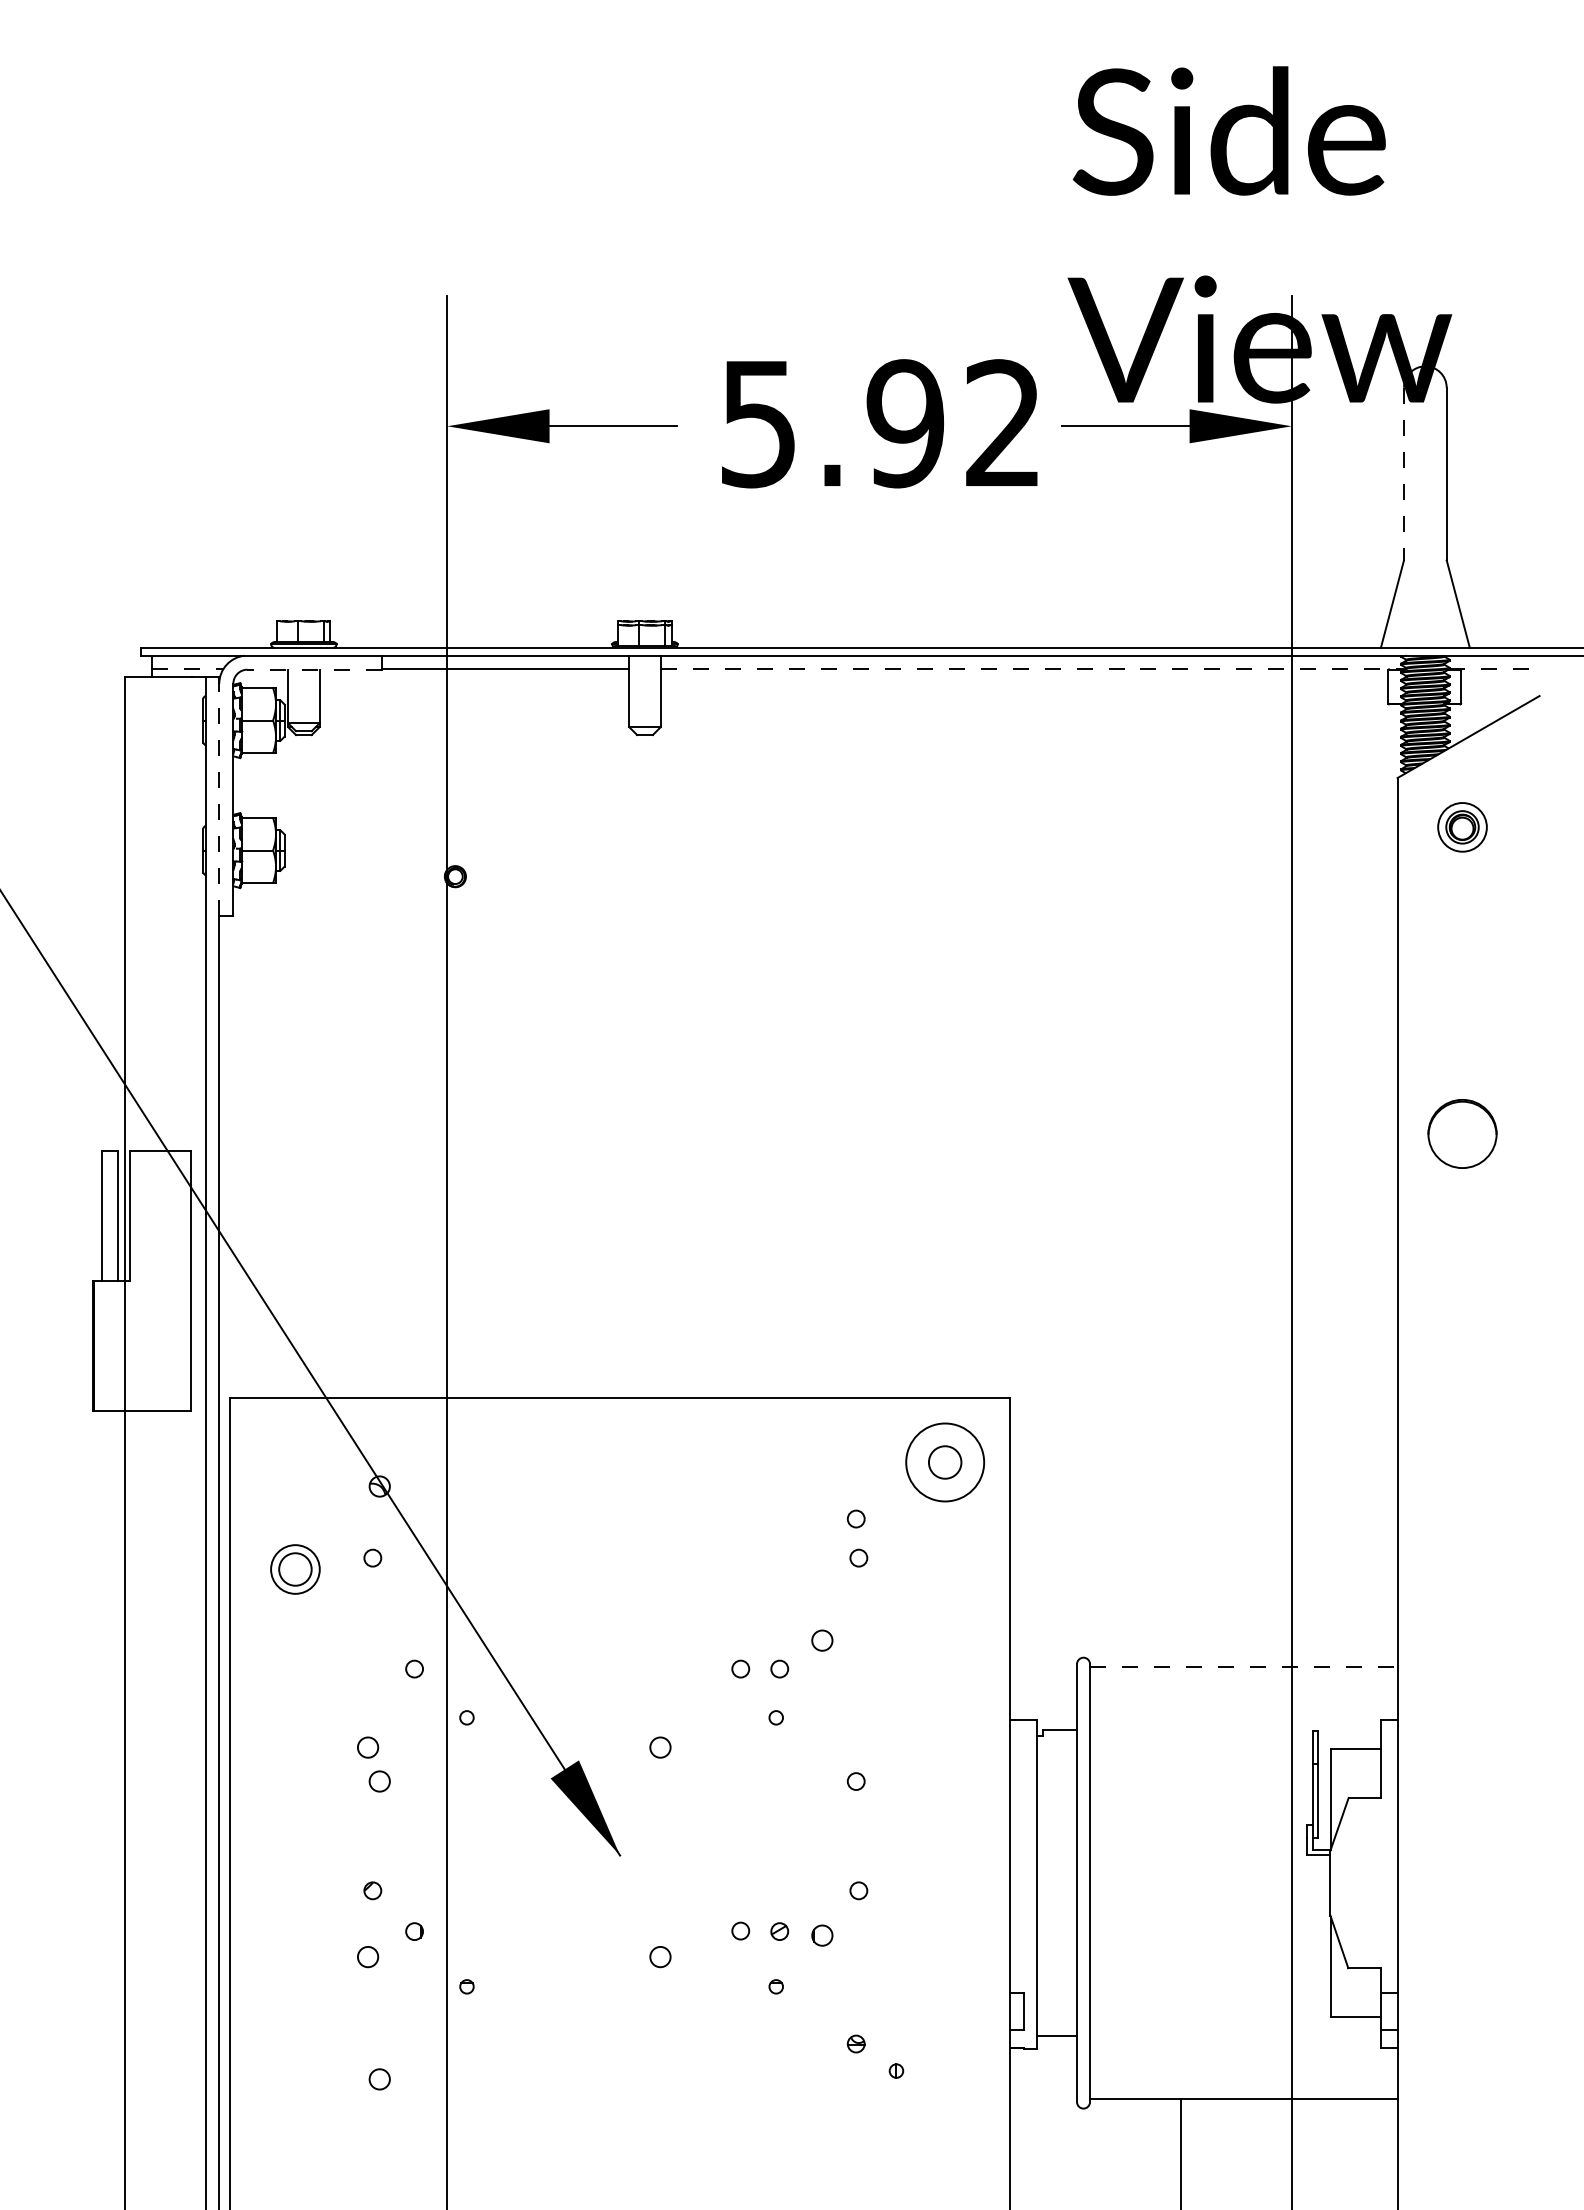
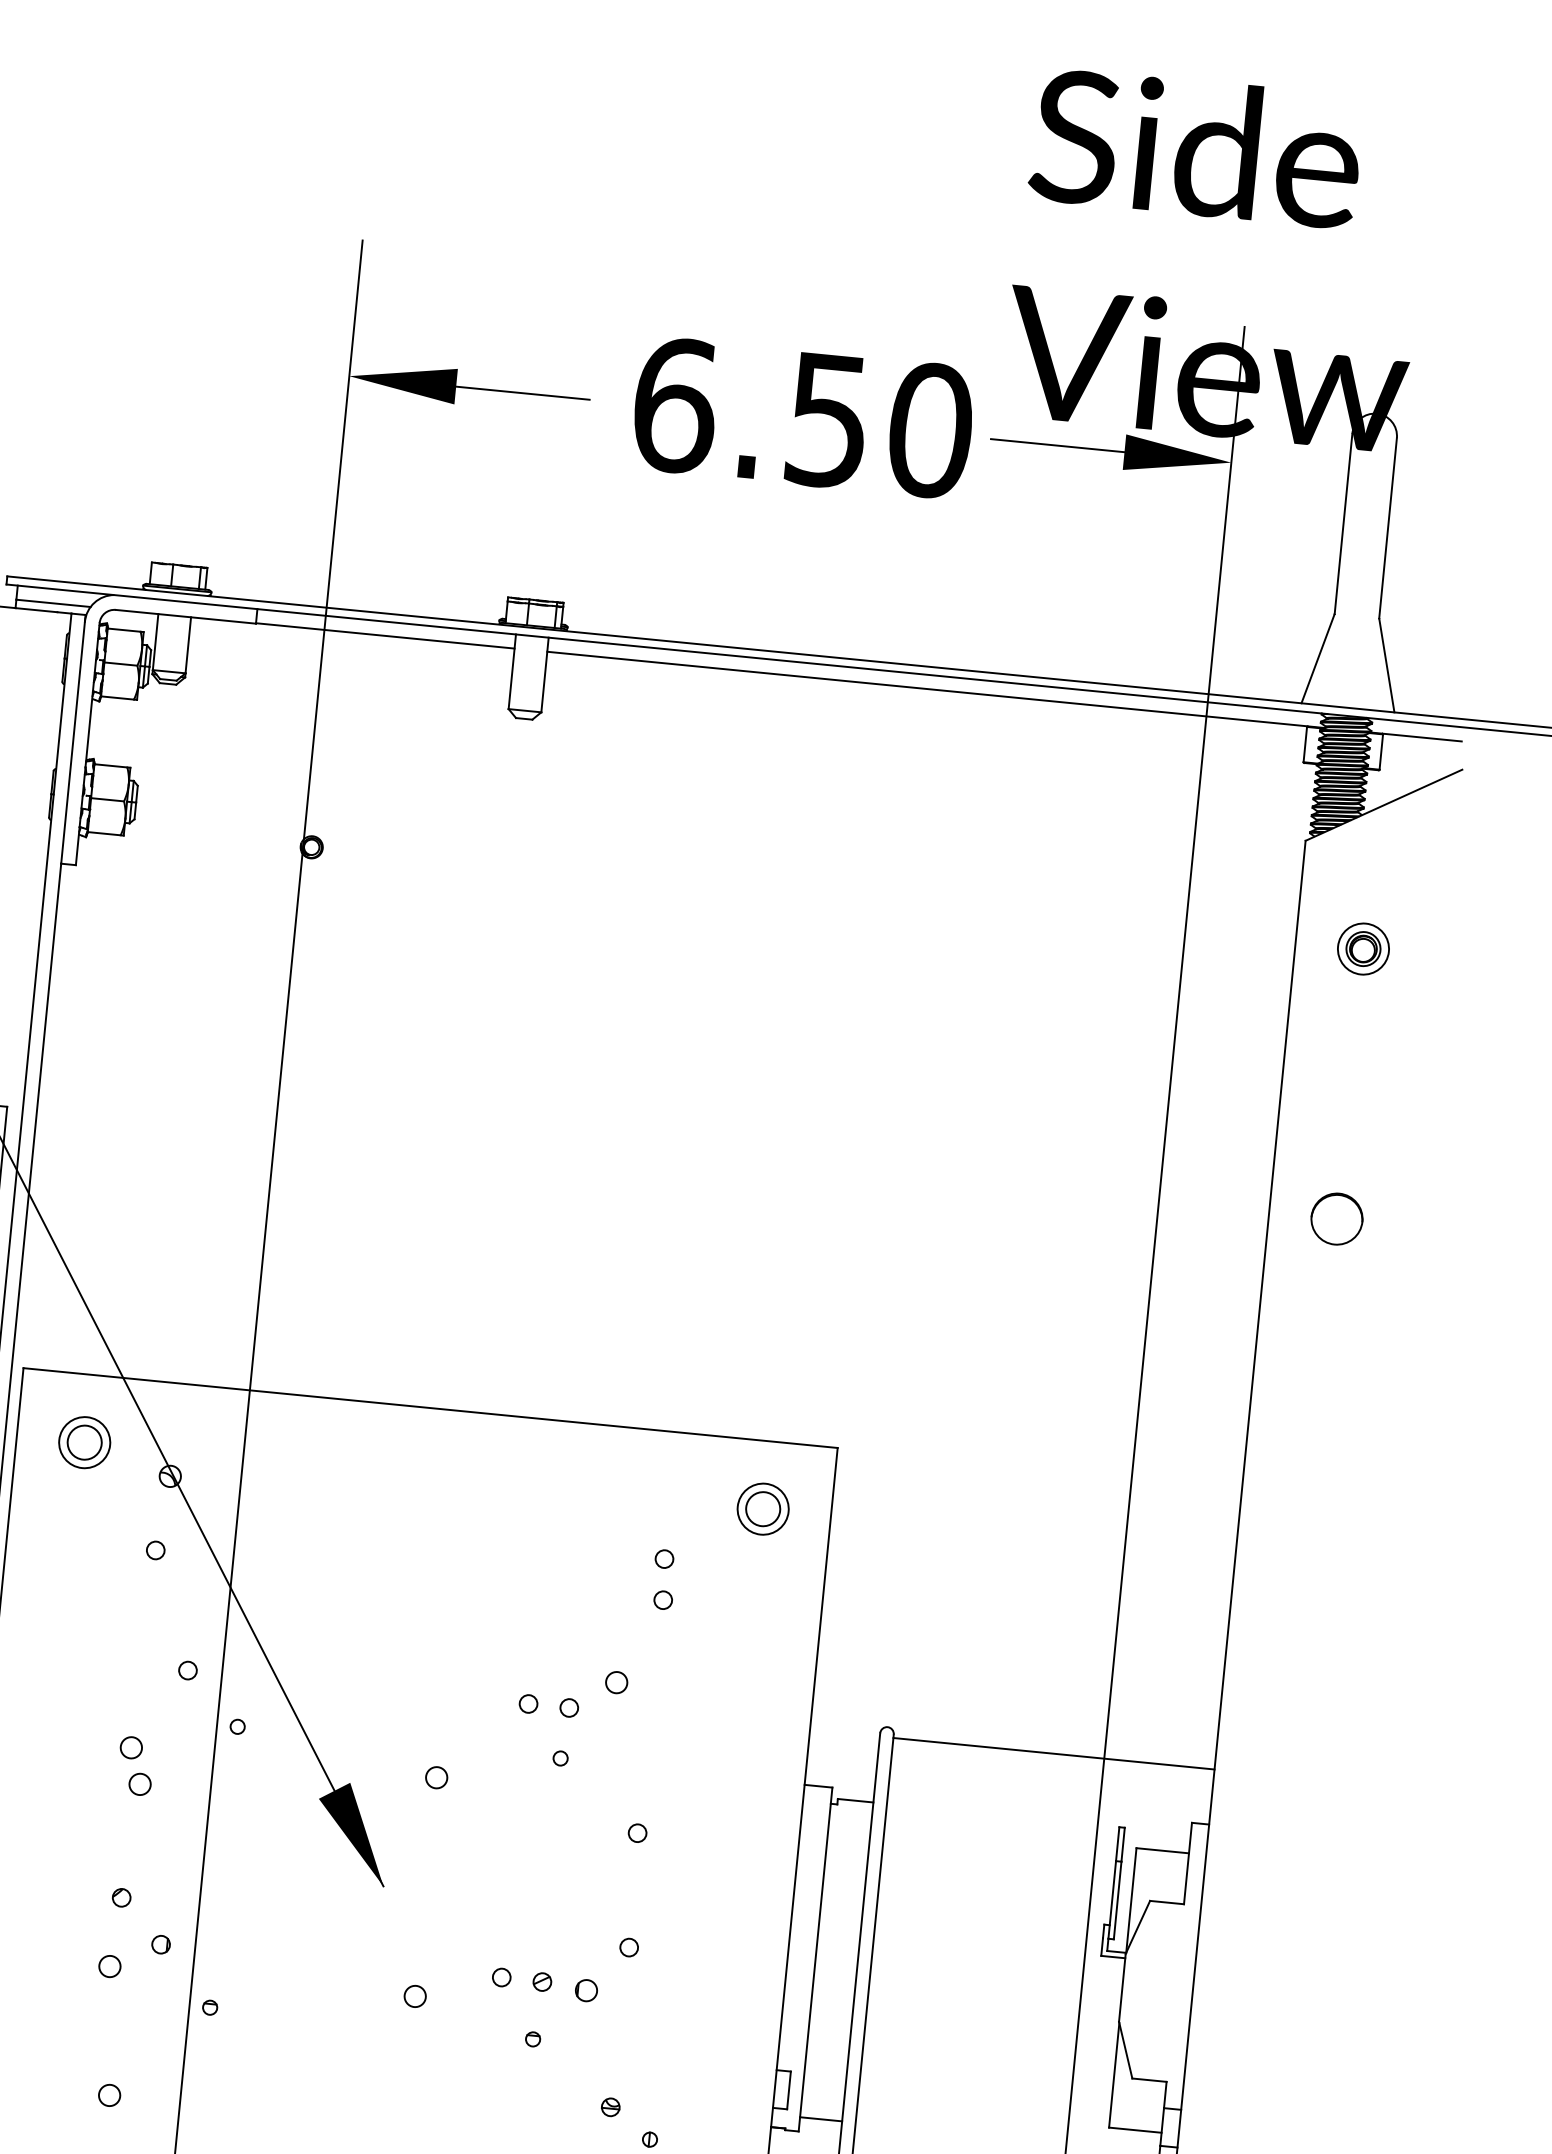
text: (881, 423) -> (803, 417), 5.92 -> 6.50
line: (1404, 474) -> (1343, 524), dashed -> solid
line: (187, 669) -> (53, 603), dashed -> solid
line: (314, 669) -> (185, 616), dashed -> solid
line: (1033, 669) -> (936, 690), dashed -> solid
line: (1492, 669) -> (1415, 737), dashed -> solid
line: (219, 799) -> (73, 742), dashed -> solid
part: (1462, 827) -> (1363, 949), moved
part: (1462, 1133) -> (1337, 1218), size x0.71
circle: (944, 1462) -> (762, 1509), size x0.62
part: (295, 1569) -> (84, 1442), moved
line: (1243, 1667) -> (1053, 1753), dashed -> solid

